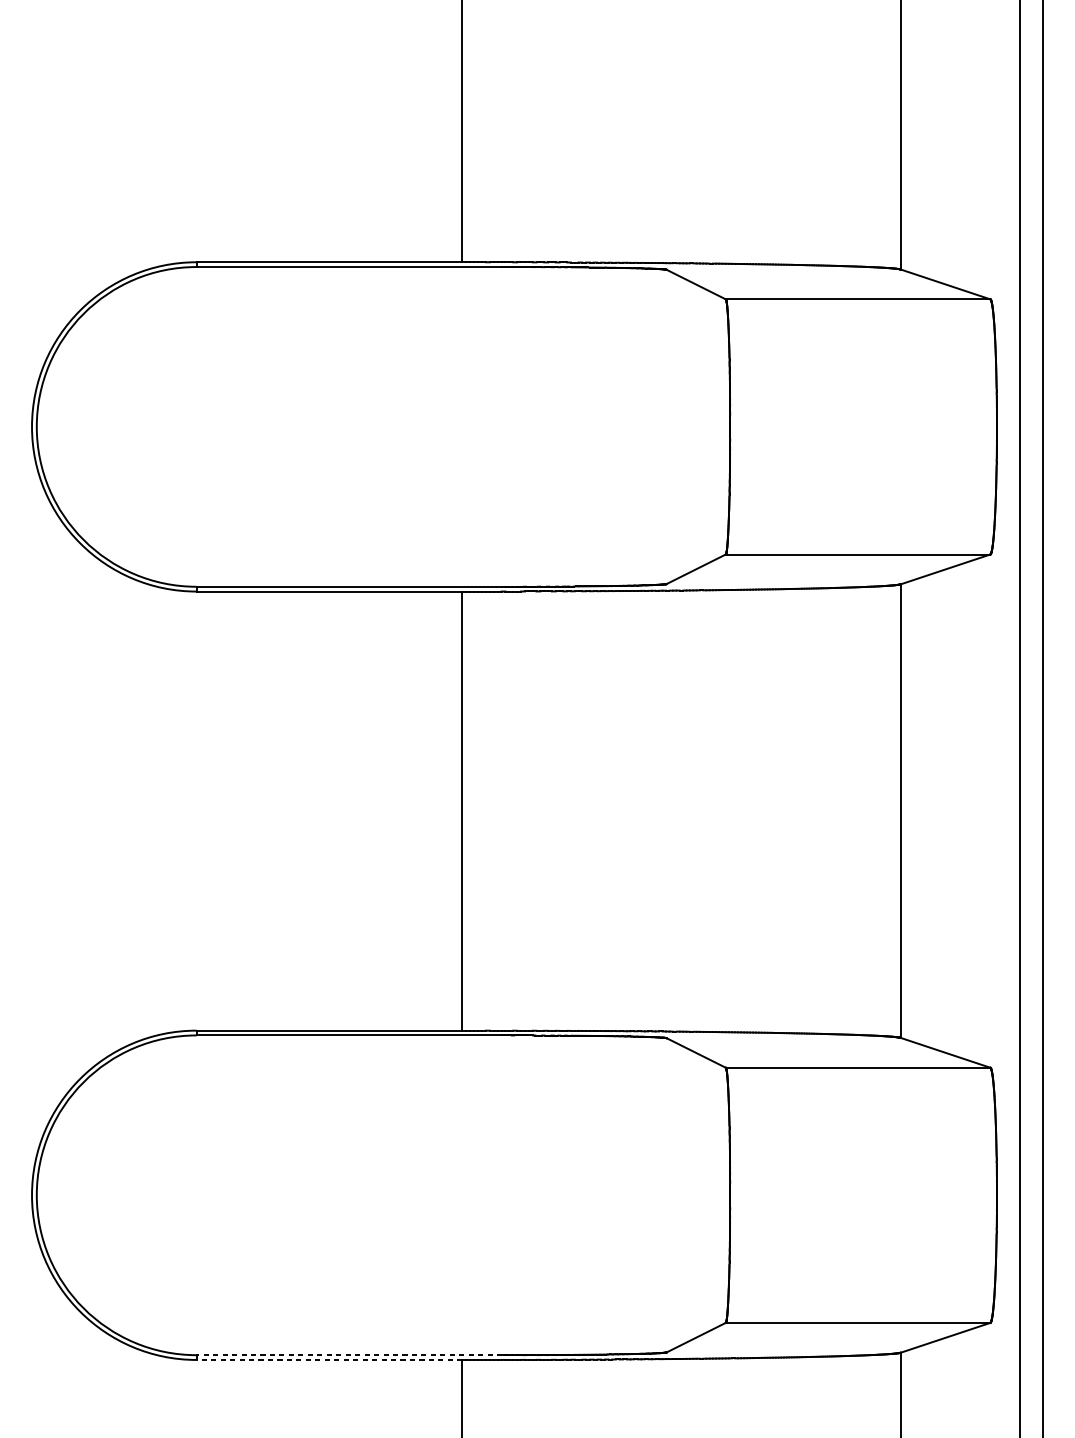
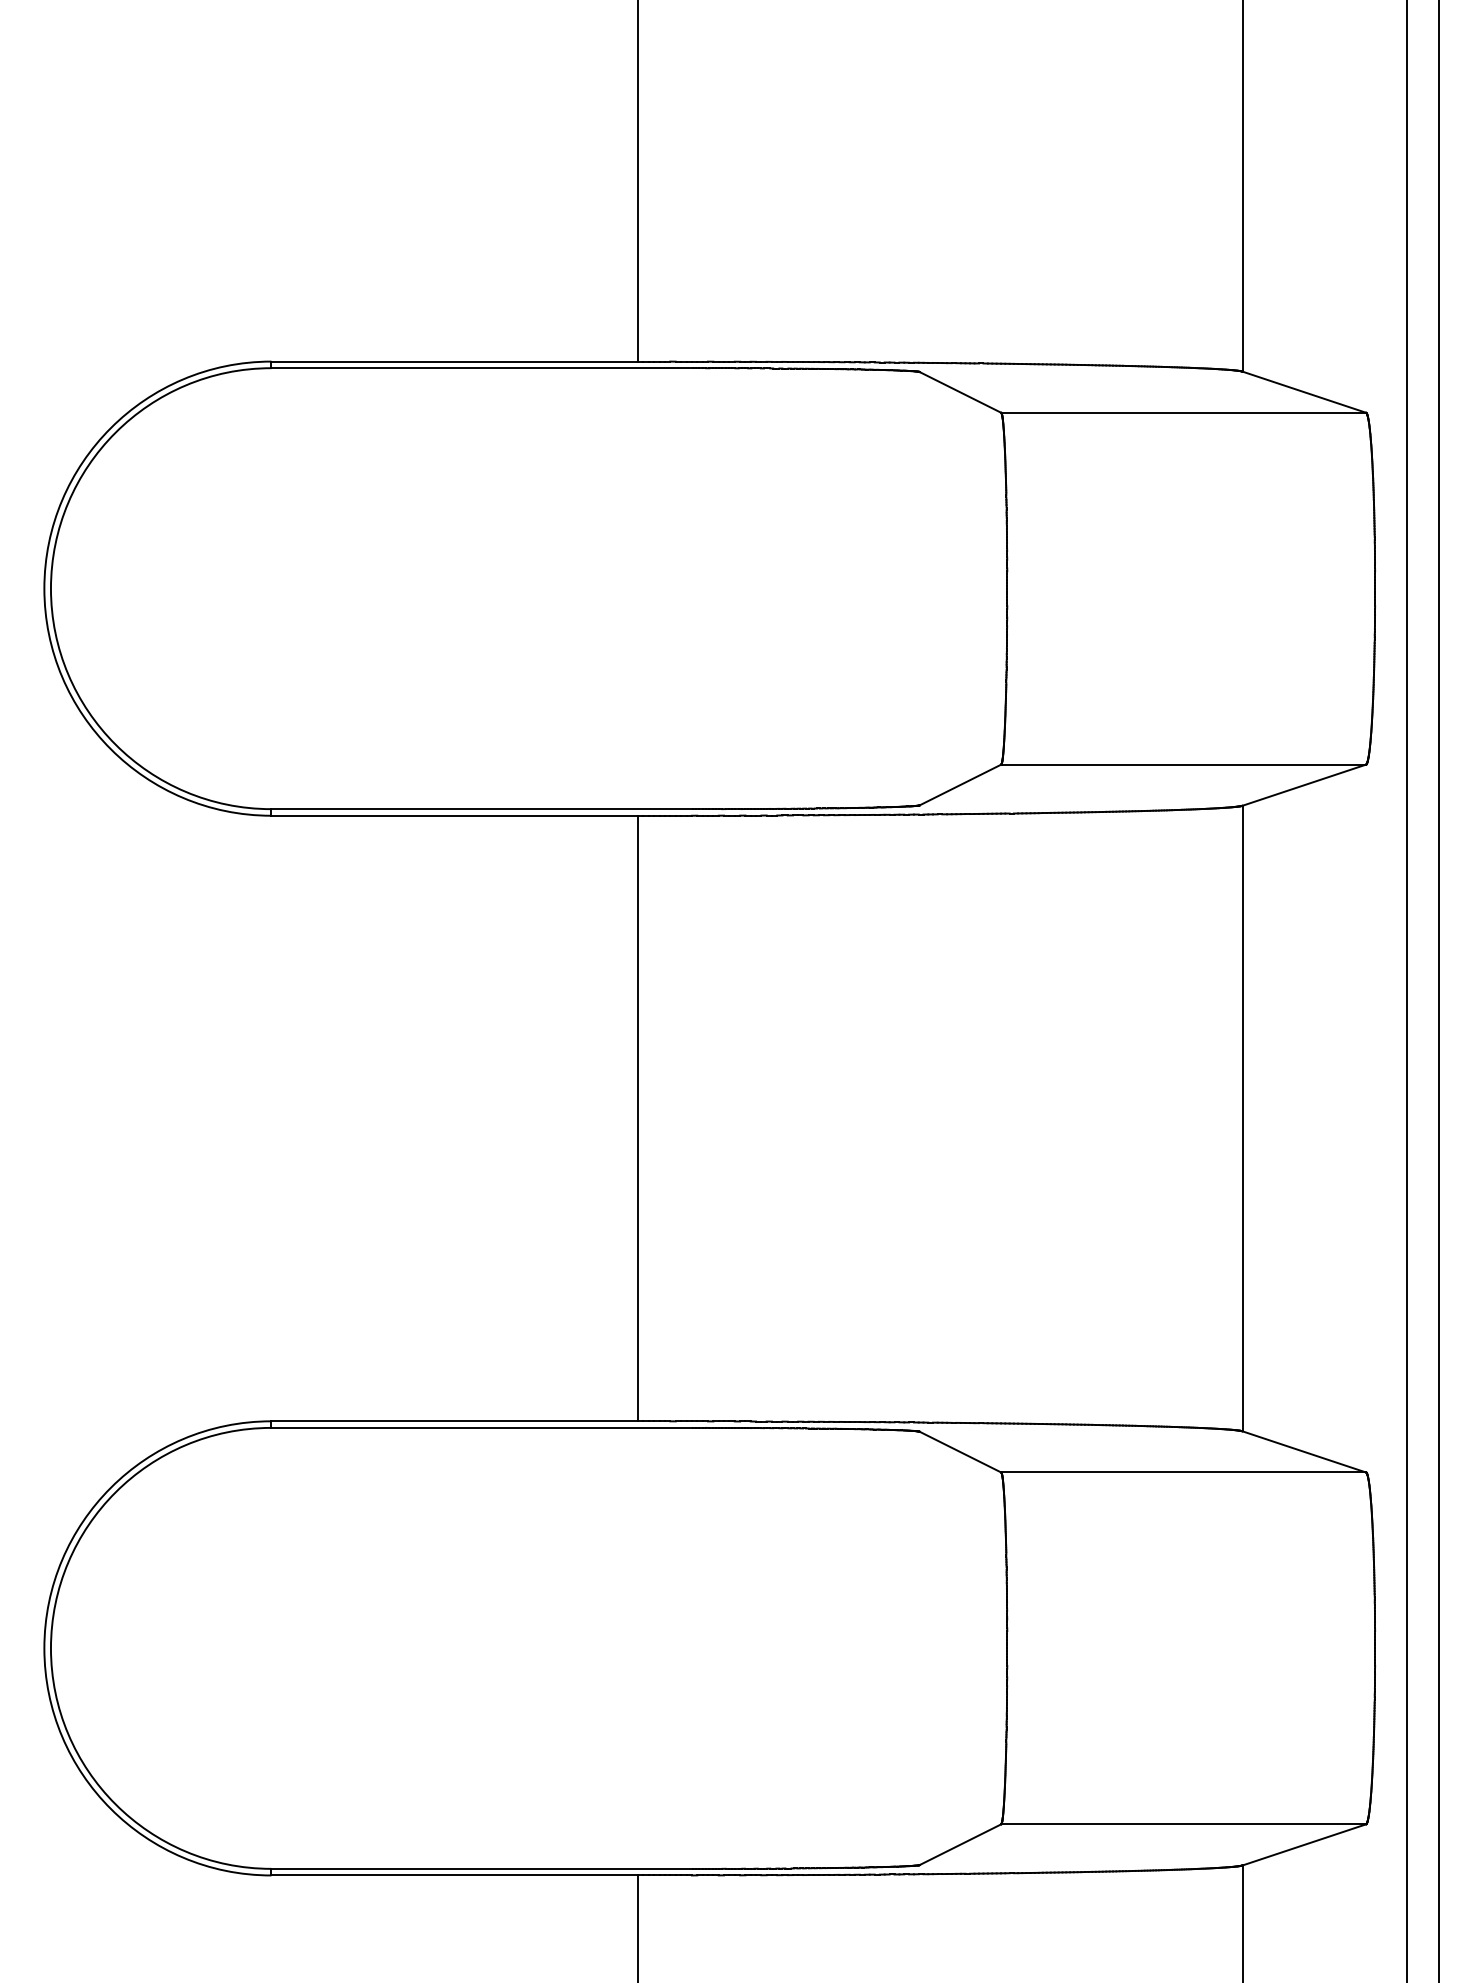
line: (349, 1354) -> (482, 1868), dashed -> solid
line: (329, 1359) -> (454, 1875), dashed -> solid

